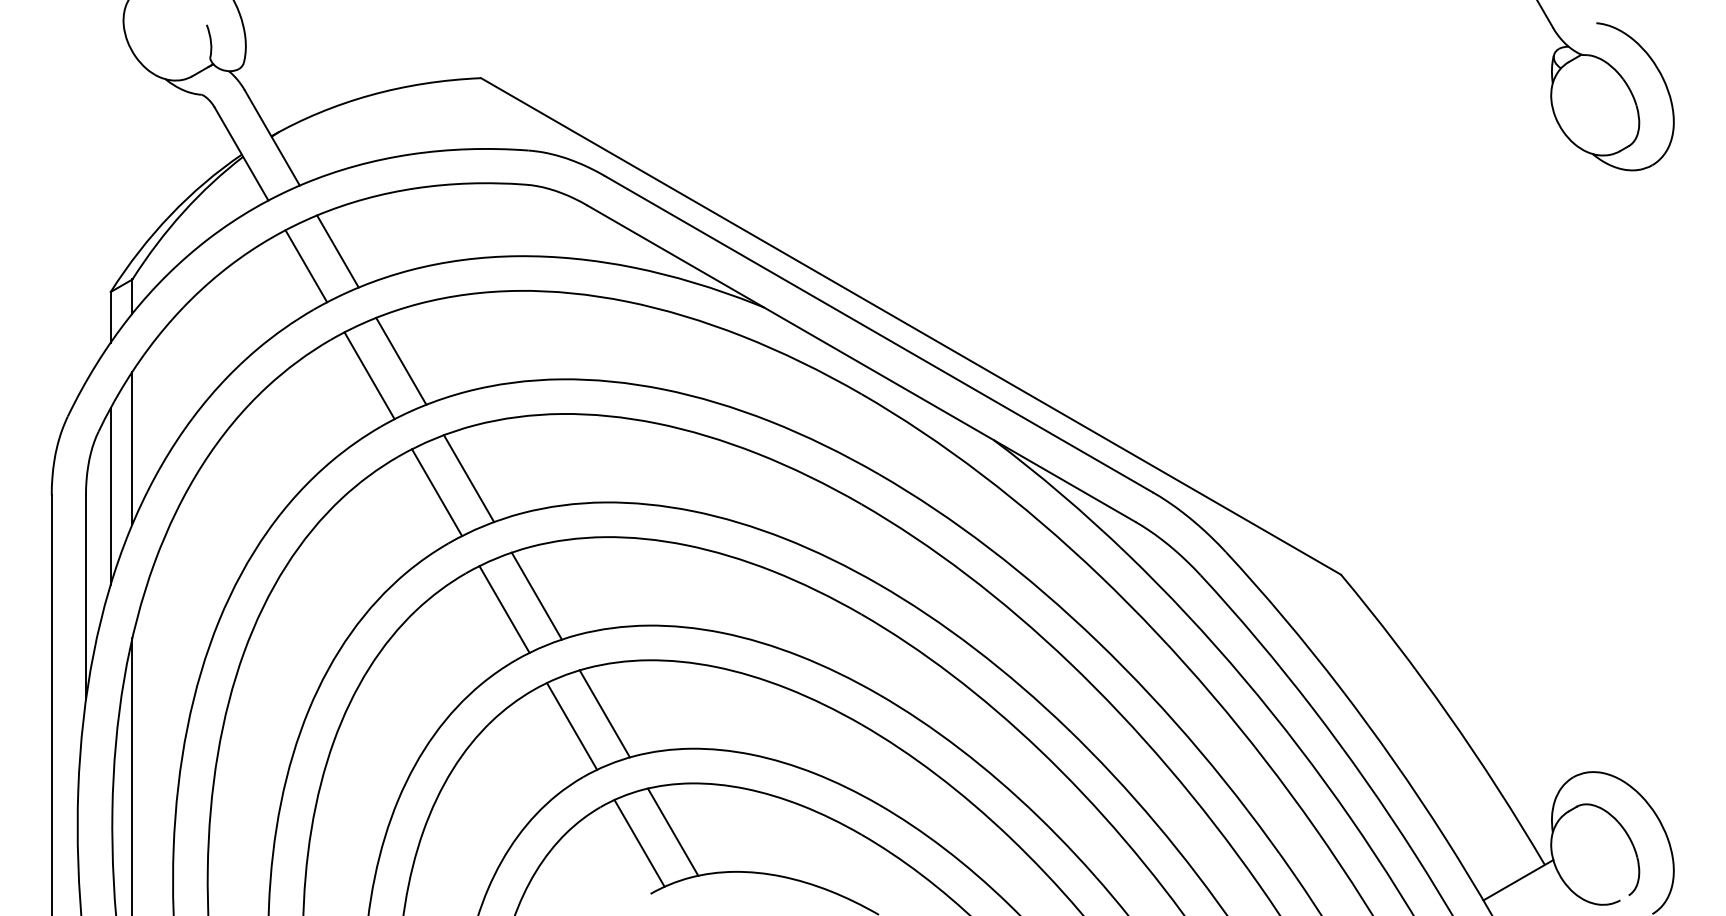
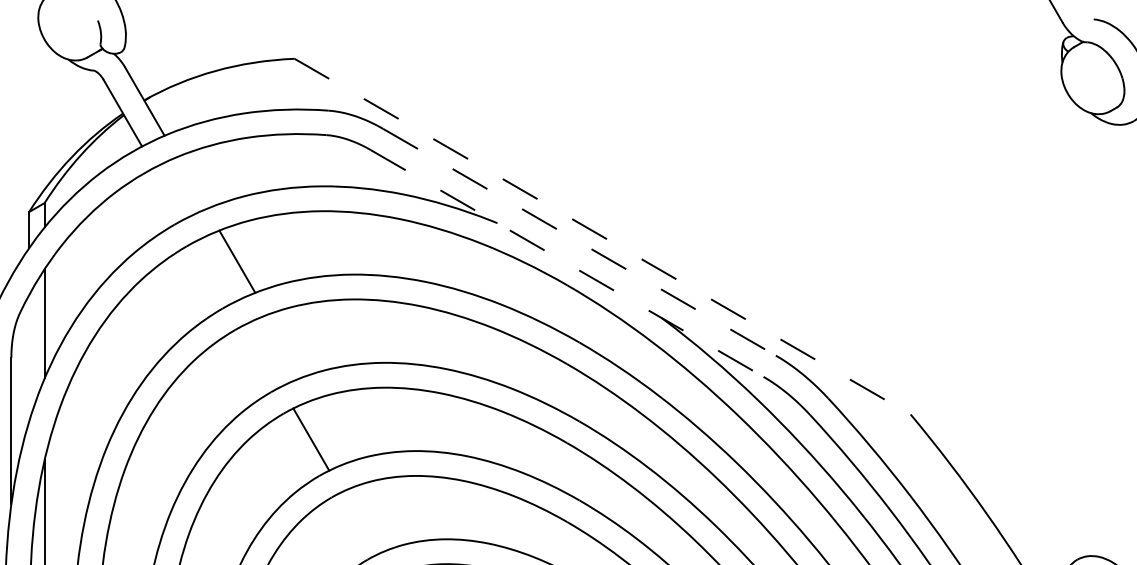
line: (337, 251) -> (191, 183), removed
line: (306, 266) -> (169, 193), removed
line: (911, 326) -> (602, 236), solid -> dashed
line: (879, 334) -> (580, 242), solid -> dashed
line: (862, 364) -> (567, 263), solid -> dashed
line: (369, 375) -> (214, 271), removed
line: (468, 478) -> (285, 345), removed
line: (437, 492) -> (263, 355), removed
line: (110, 496) -> (28, 358), removed
line: (536, 595) -> (334, 429), removed
line: (604, 713) -> (382, 514), removed
line: (571, 726) -> (359, 523), removed

